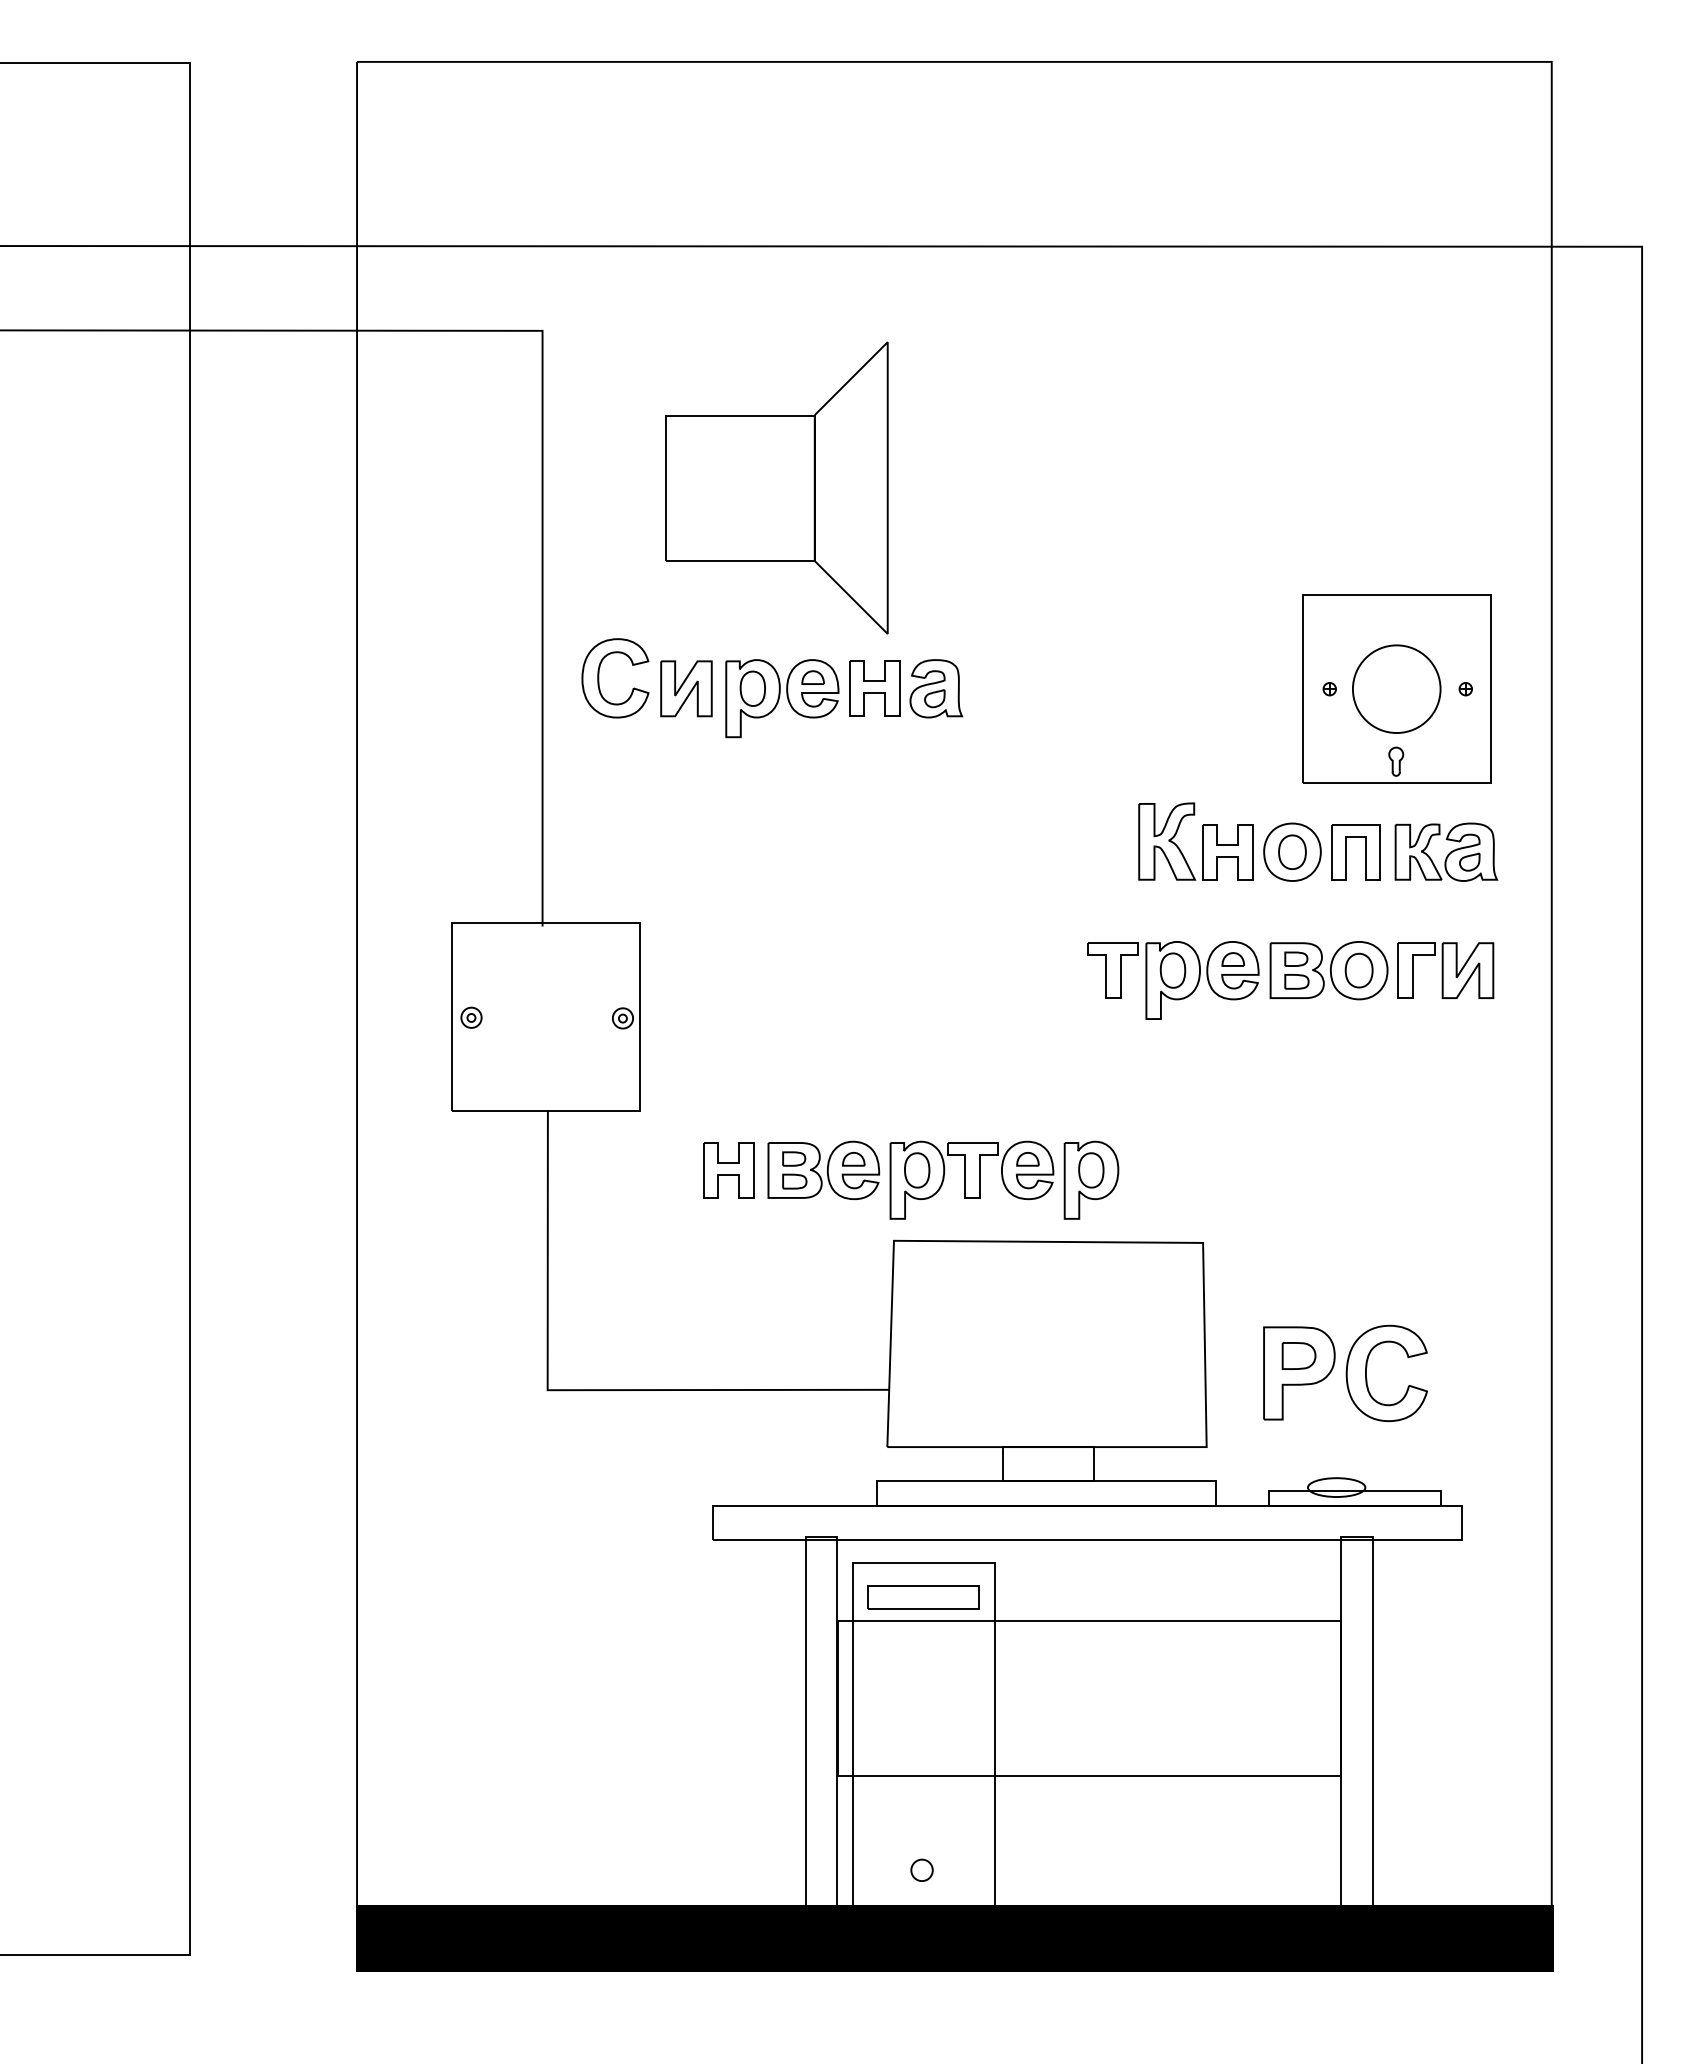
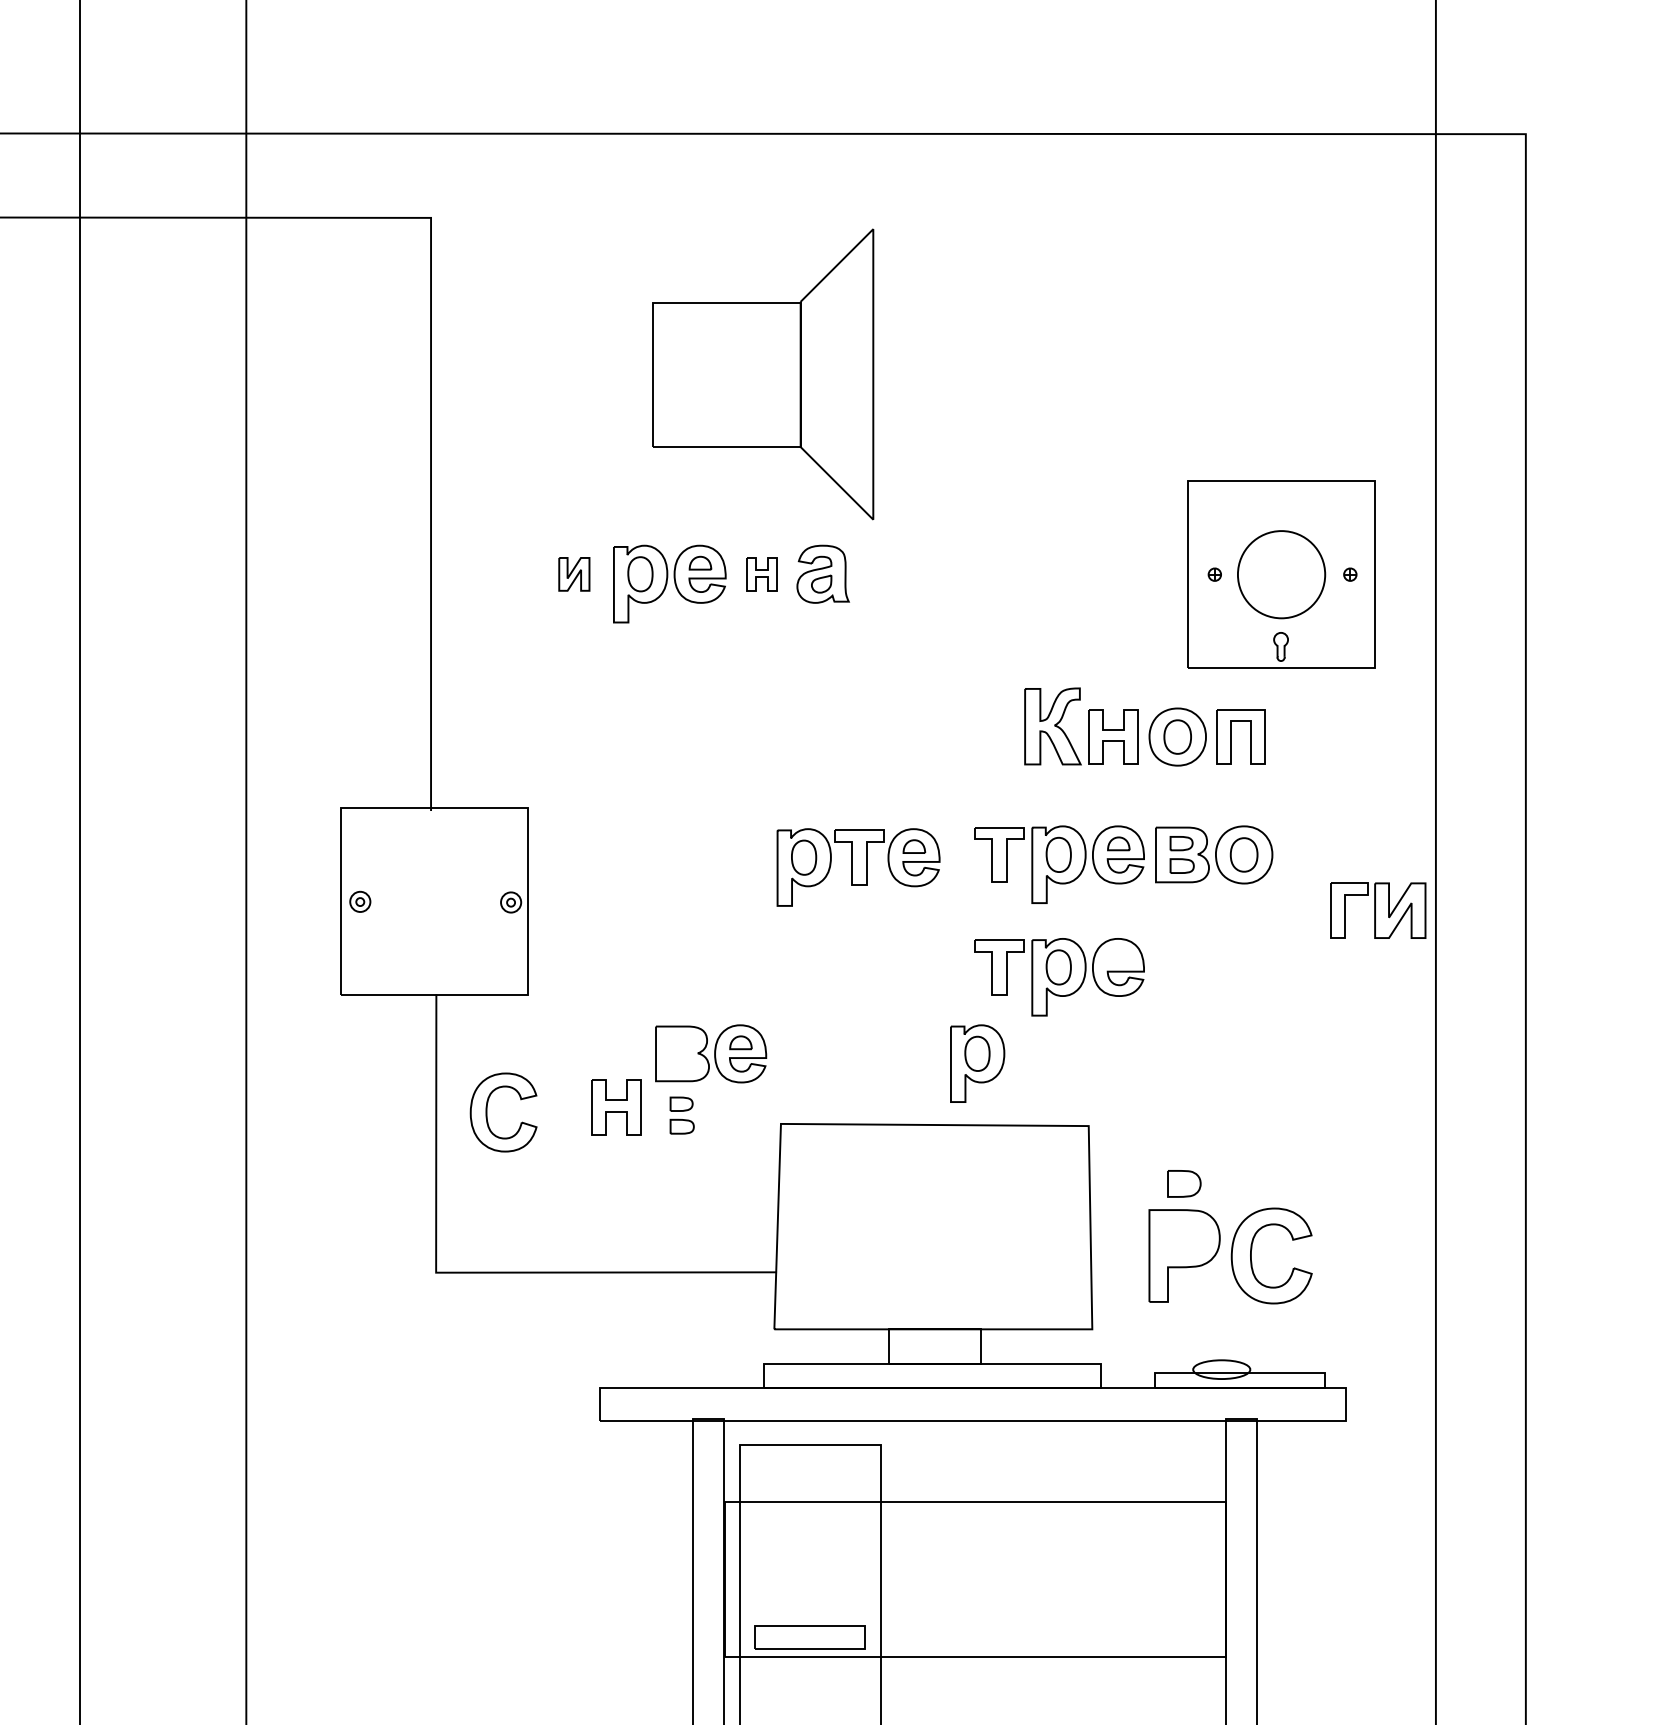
part: (776, 487) -> (762, 373), moved
part: (599, 678) -> (487, 1112), moved
part: (686, 688) -> (574, 574), size x0.6
part: (874, 688) -> (761, 574), size x0.6
part: (1446, 851) -> (1331, 736), removed
part: (1445, 970) -> (1377, 910), moved
part: (1173, 1093) -> (1059, 977), added
part: (728, 1170) -> (616, 1107), moved
part: (794, 1170) -> (681, 1115), moved
part: (971, 1179) -> (858, 866), moved
part: (1298, 1355) -> (1183, 1183), moved
part: (923, 1597) -> (810, 1637), moved

